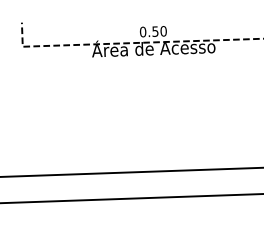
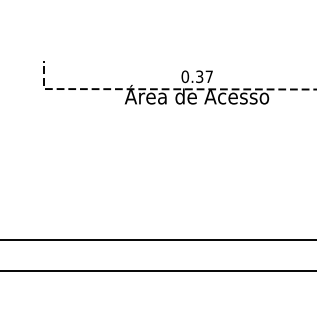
text: (159, 31) -> (204, 76), 0.50 -> 0.37

